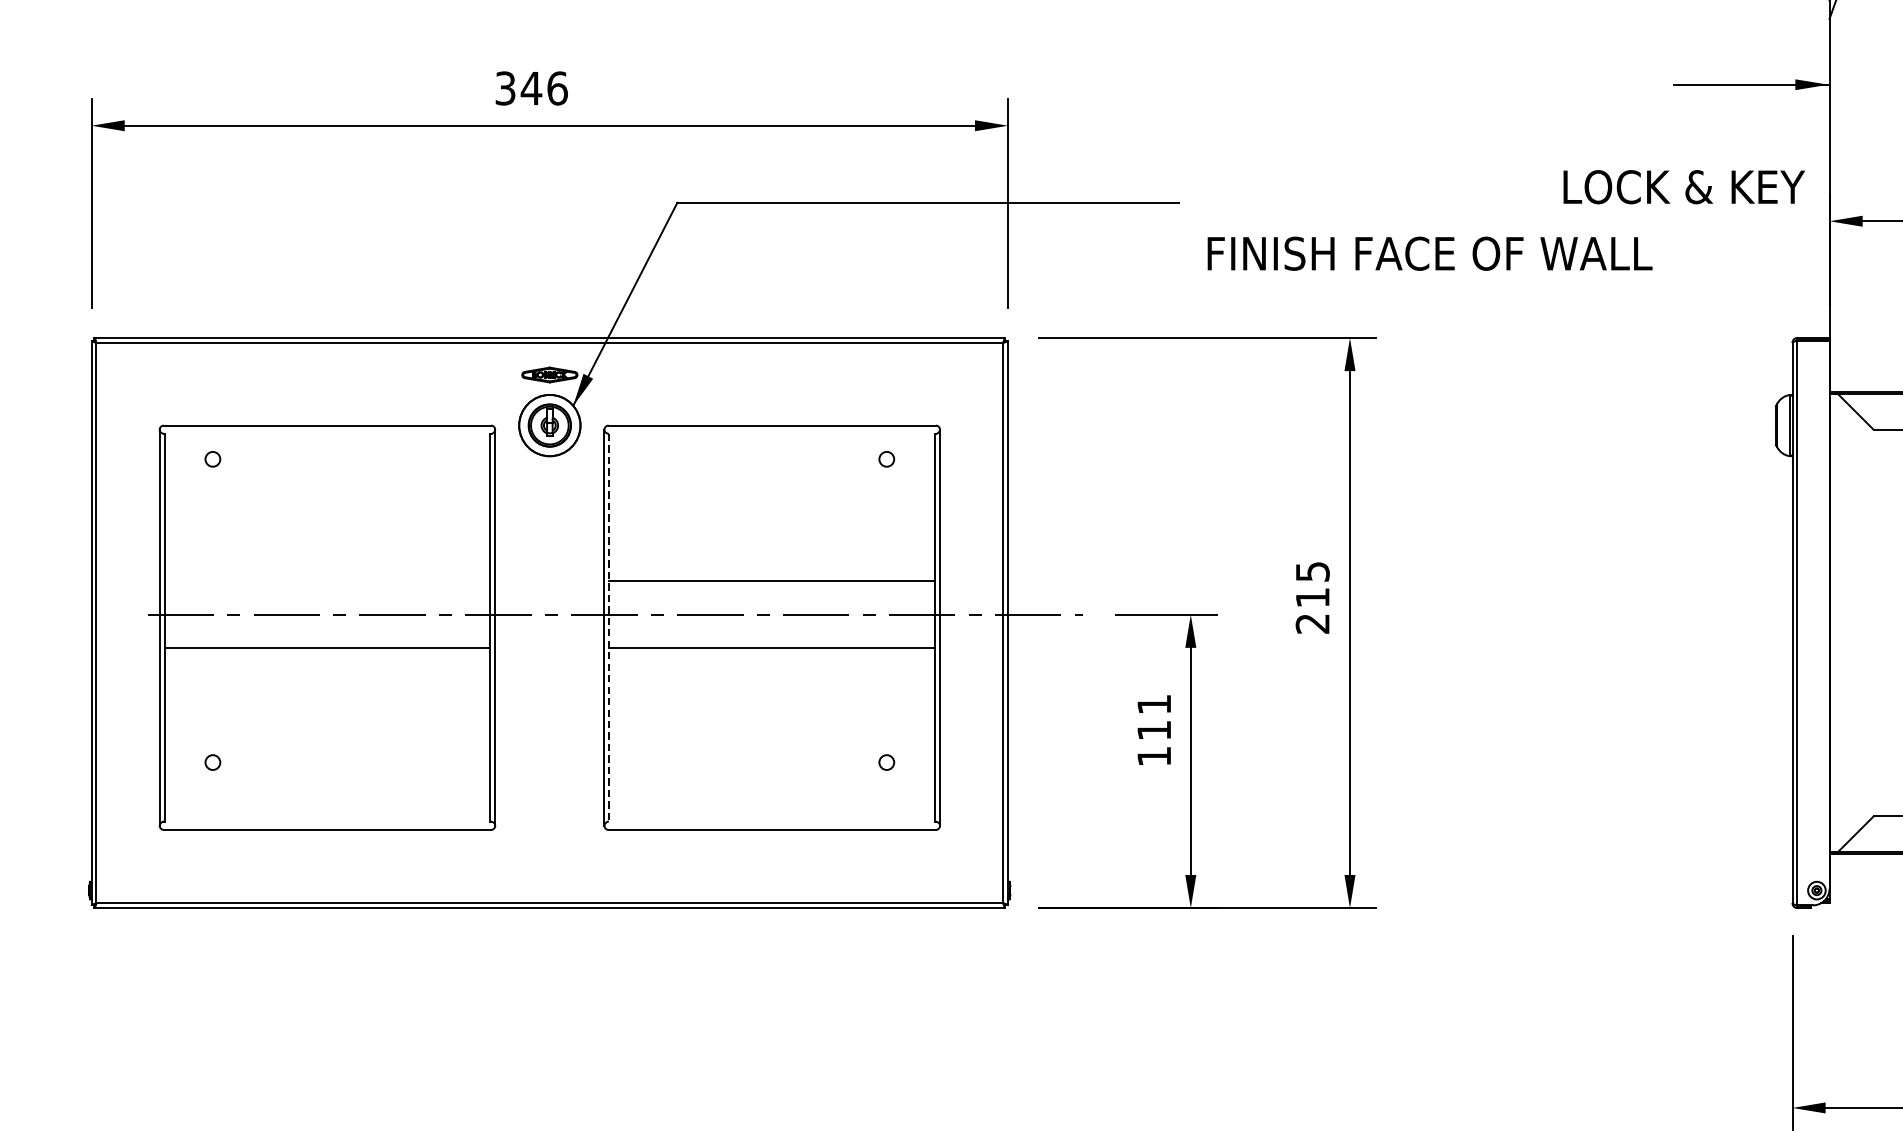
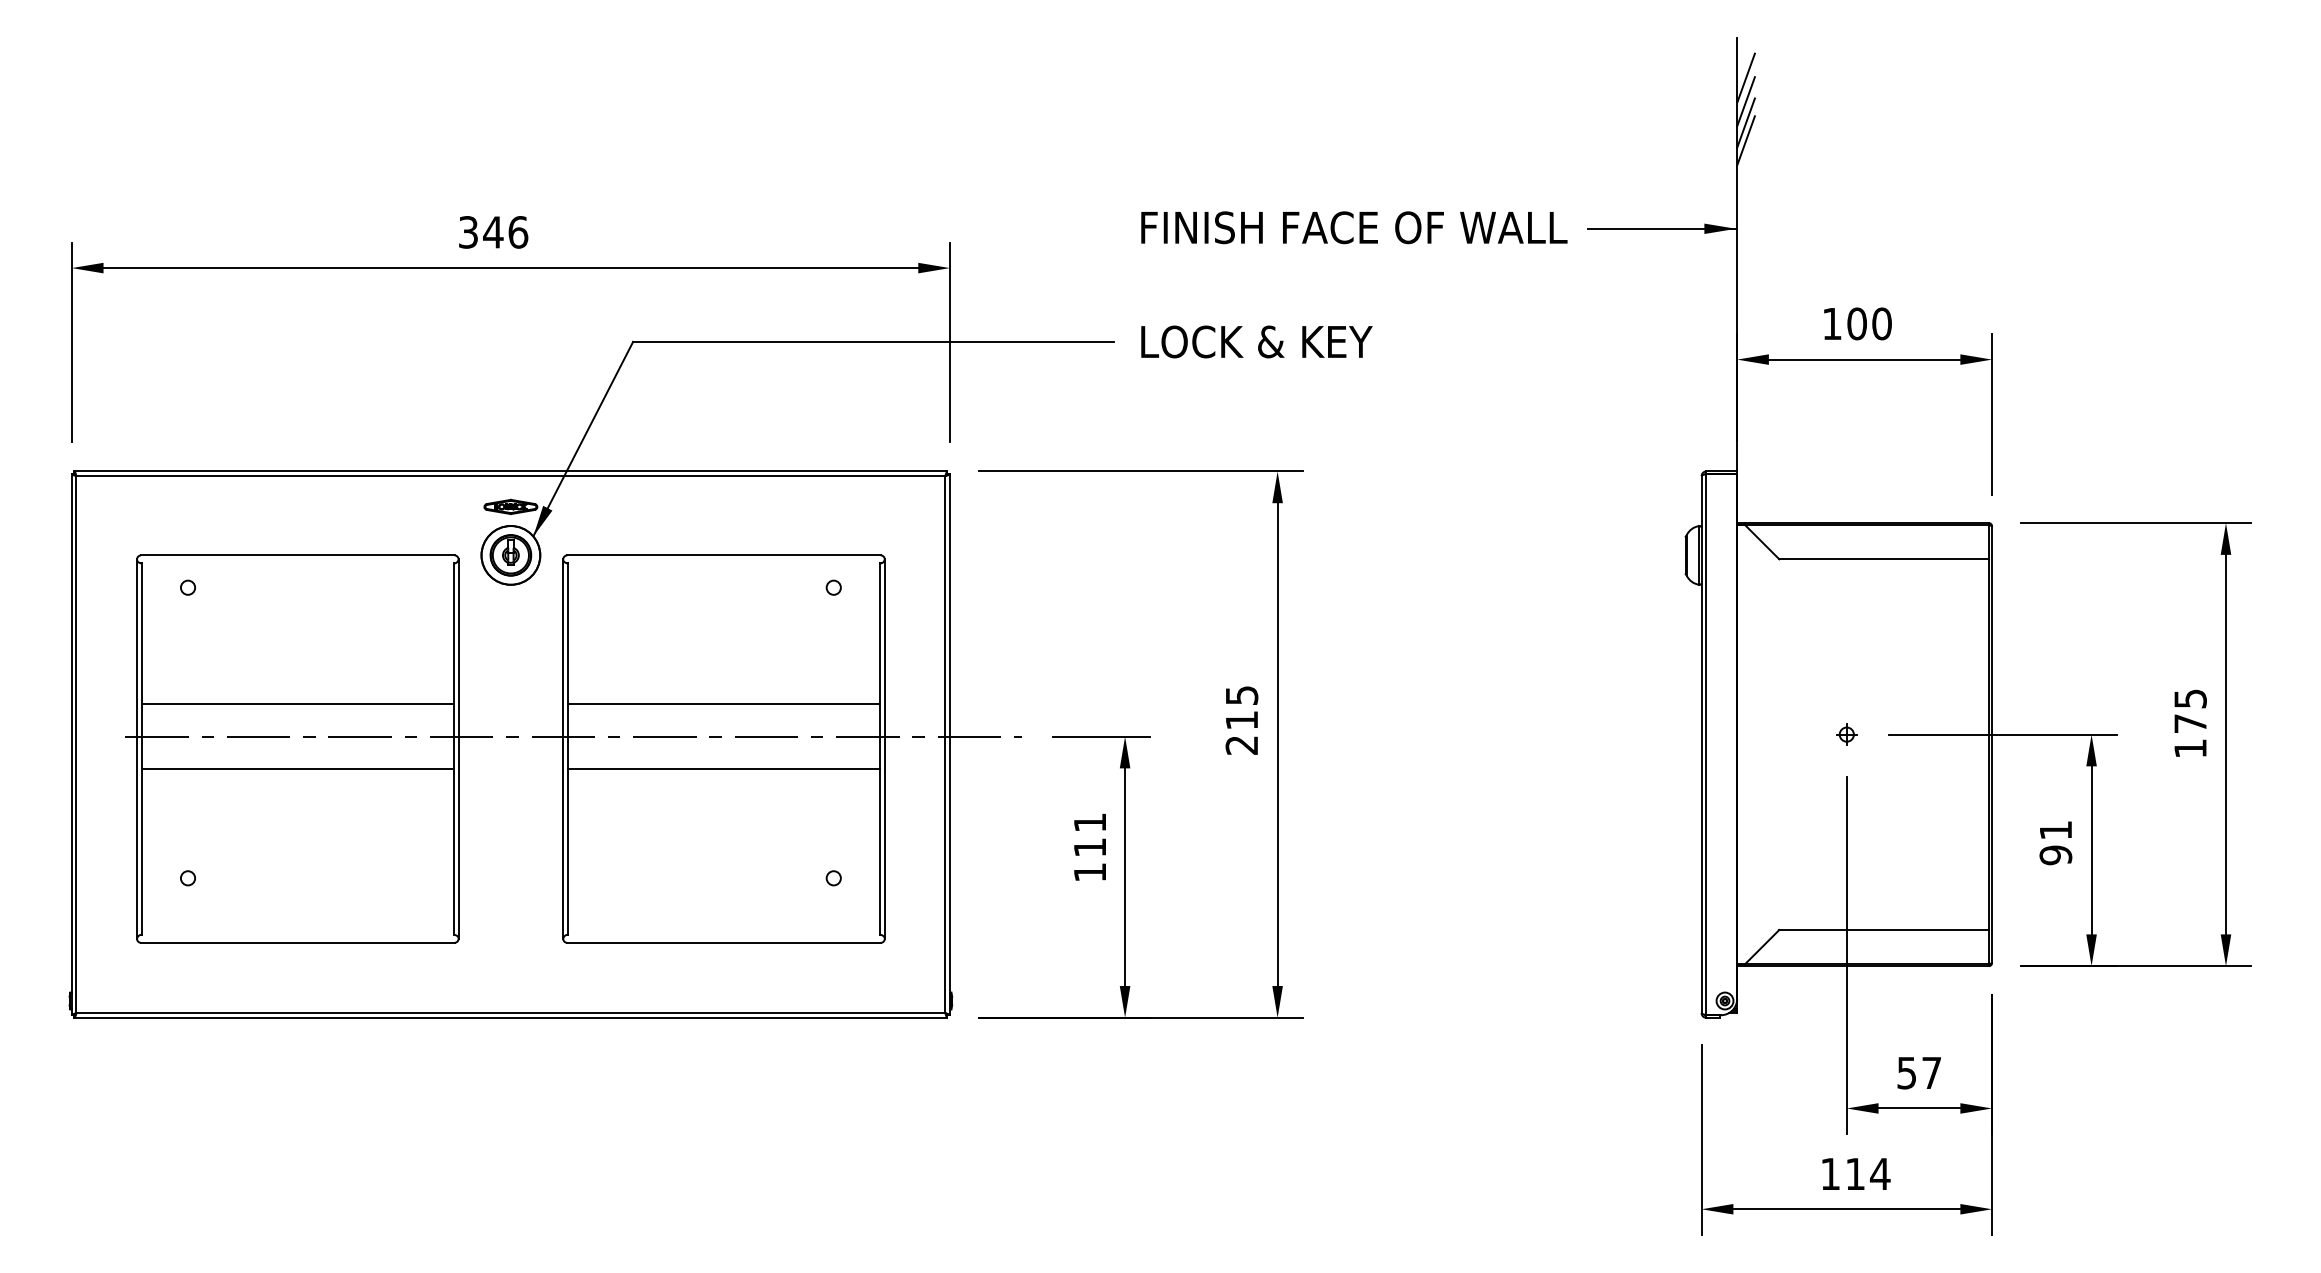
text: (1683, 186) -> (1256, 341), moved
text: (1430, 253) -> (1354, 227), moved
line: (327, 581) -> (297, 704), added
line: (608, 628) -> (567, 749), dashed -> solid

